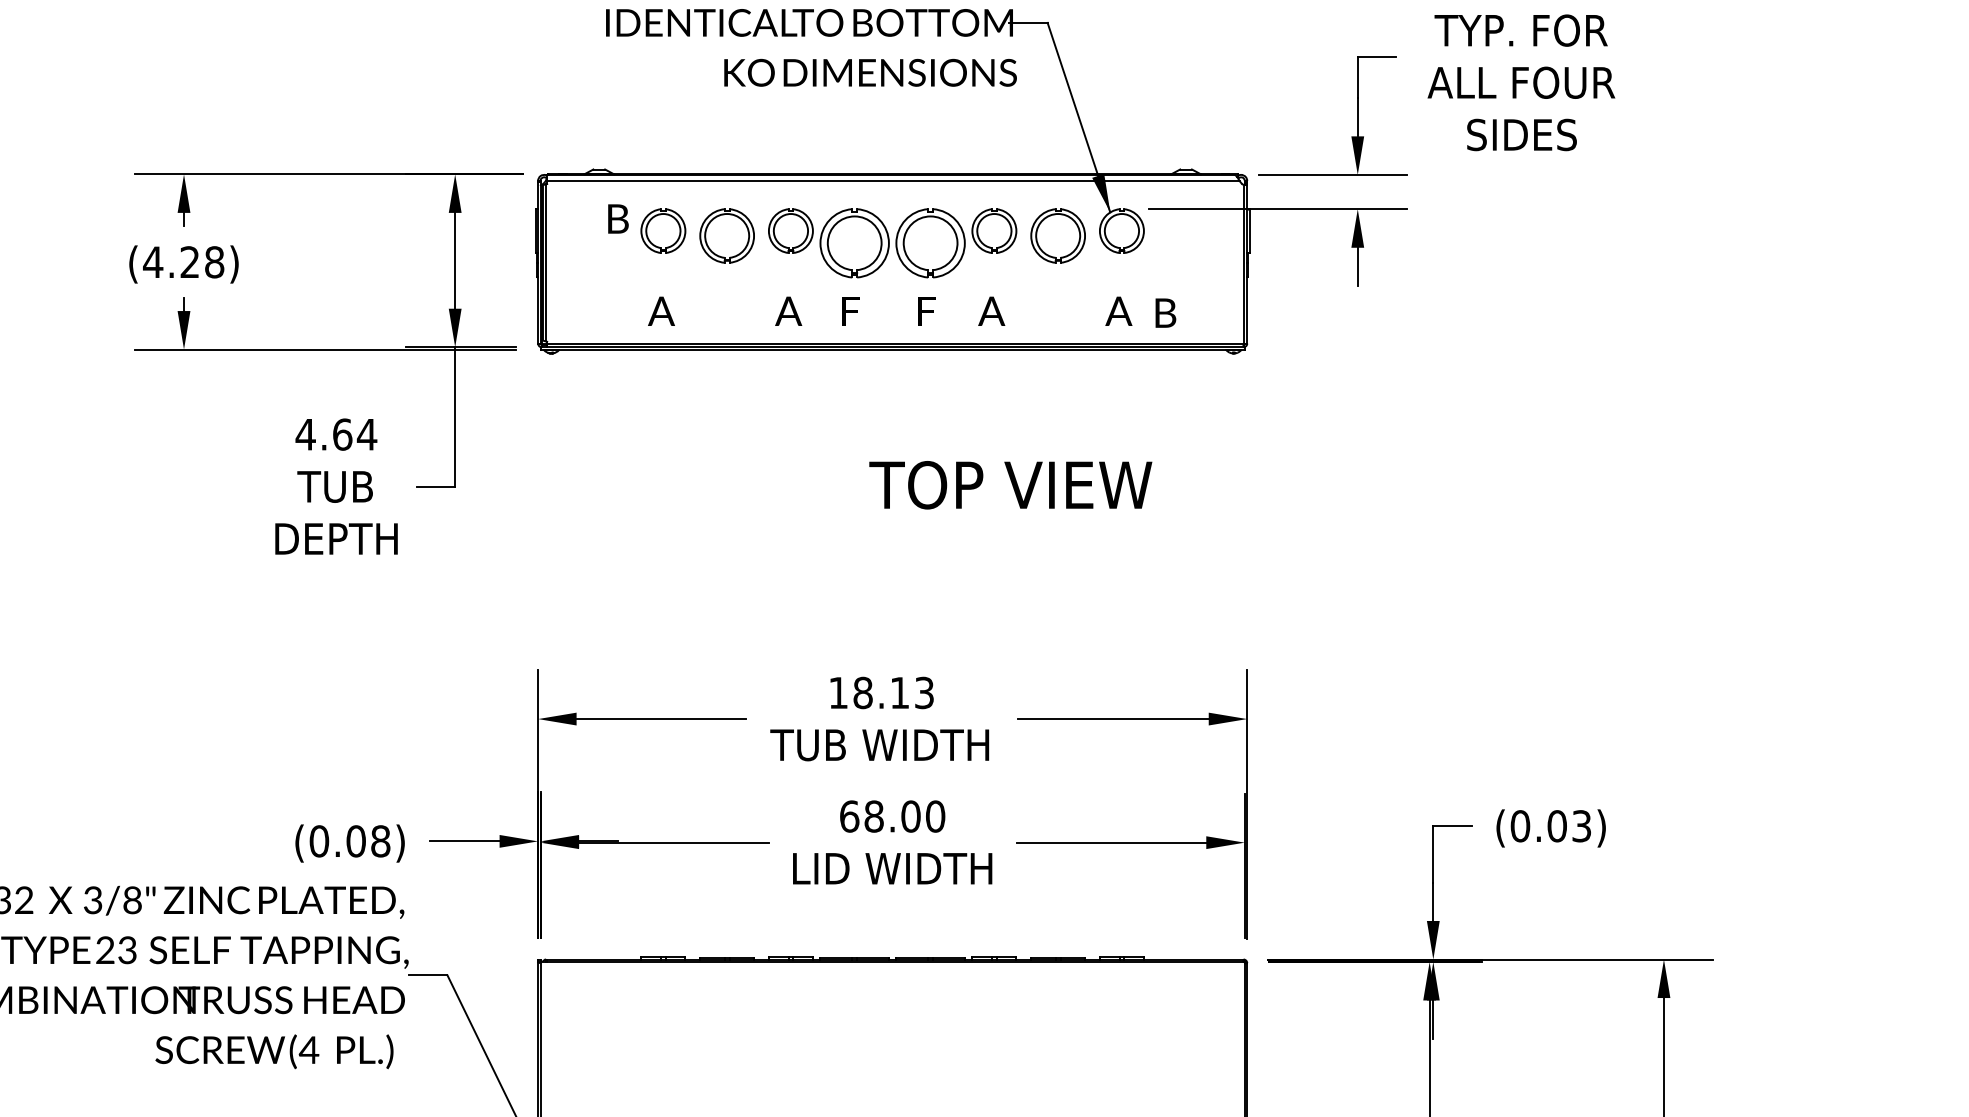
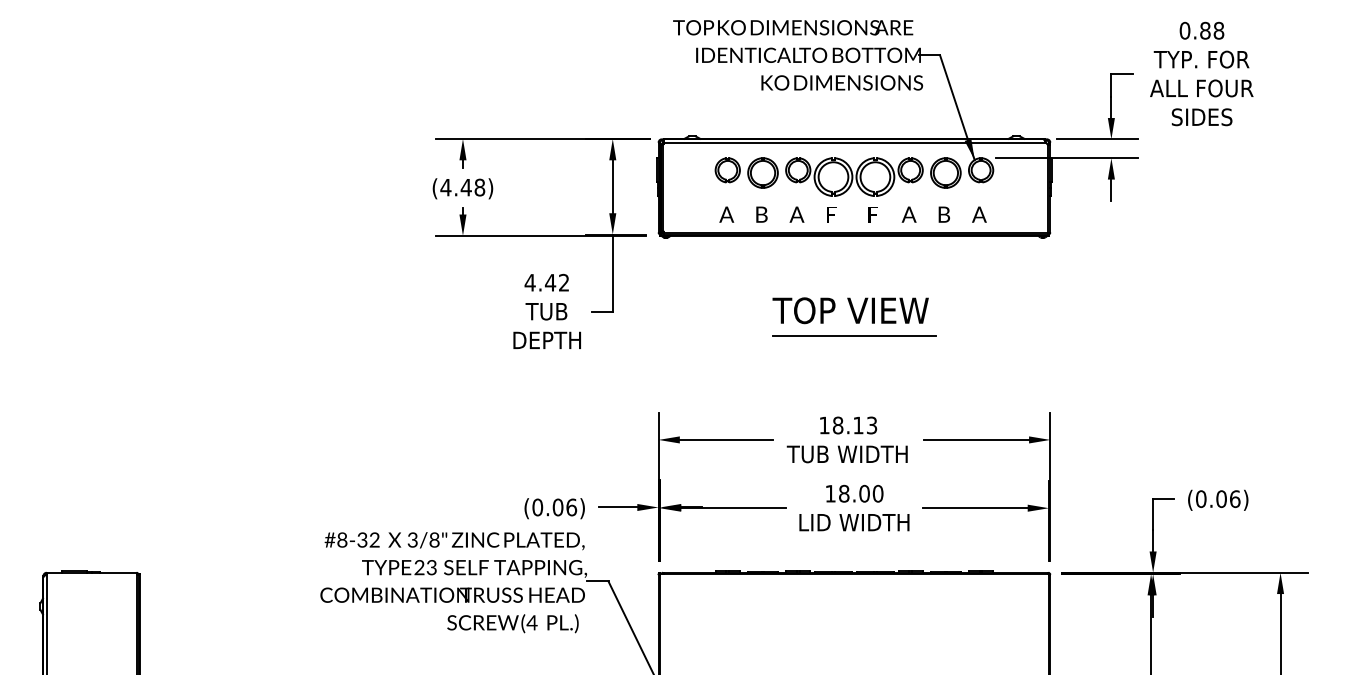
text: (617, 218) -> (761, 214), moved
text: (188, 262) -> (465, 187), (4.28) -> (4.48)
text: (1164, 312) -> (943, 214), moved
text: (355, 434) -> (557, 282), 4.64 -> 4.42
text: (1010, 484) -> (850, 310), moved
line: (892, 531) -> (854, 336), added
text: (849, 816) -> (830, 493), 68.00 -> 18.00
text: (1582, 825) -> (1235, 498), (0.03) -> (0.06)
text: (380, 841) -> (571, 507), (0.08) -> (0.06)

